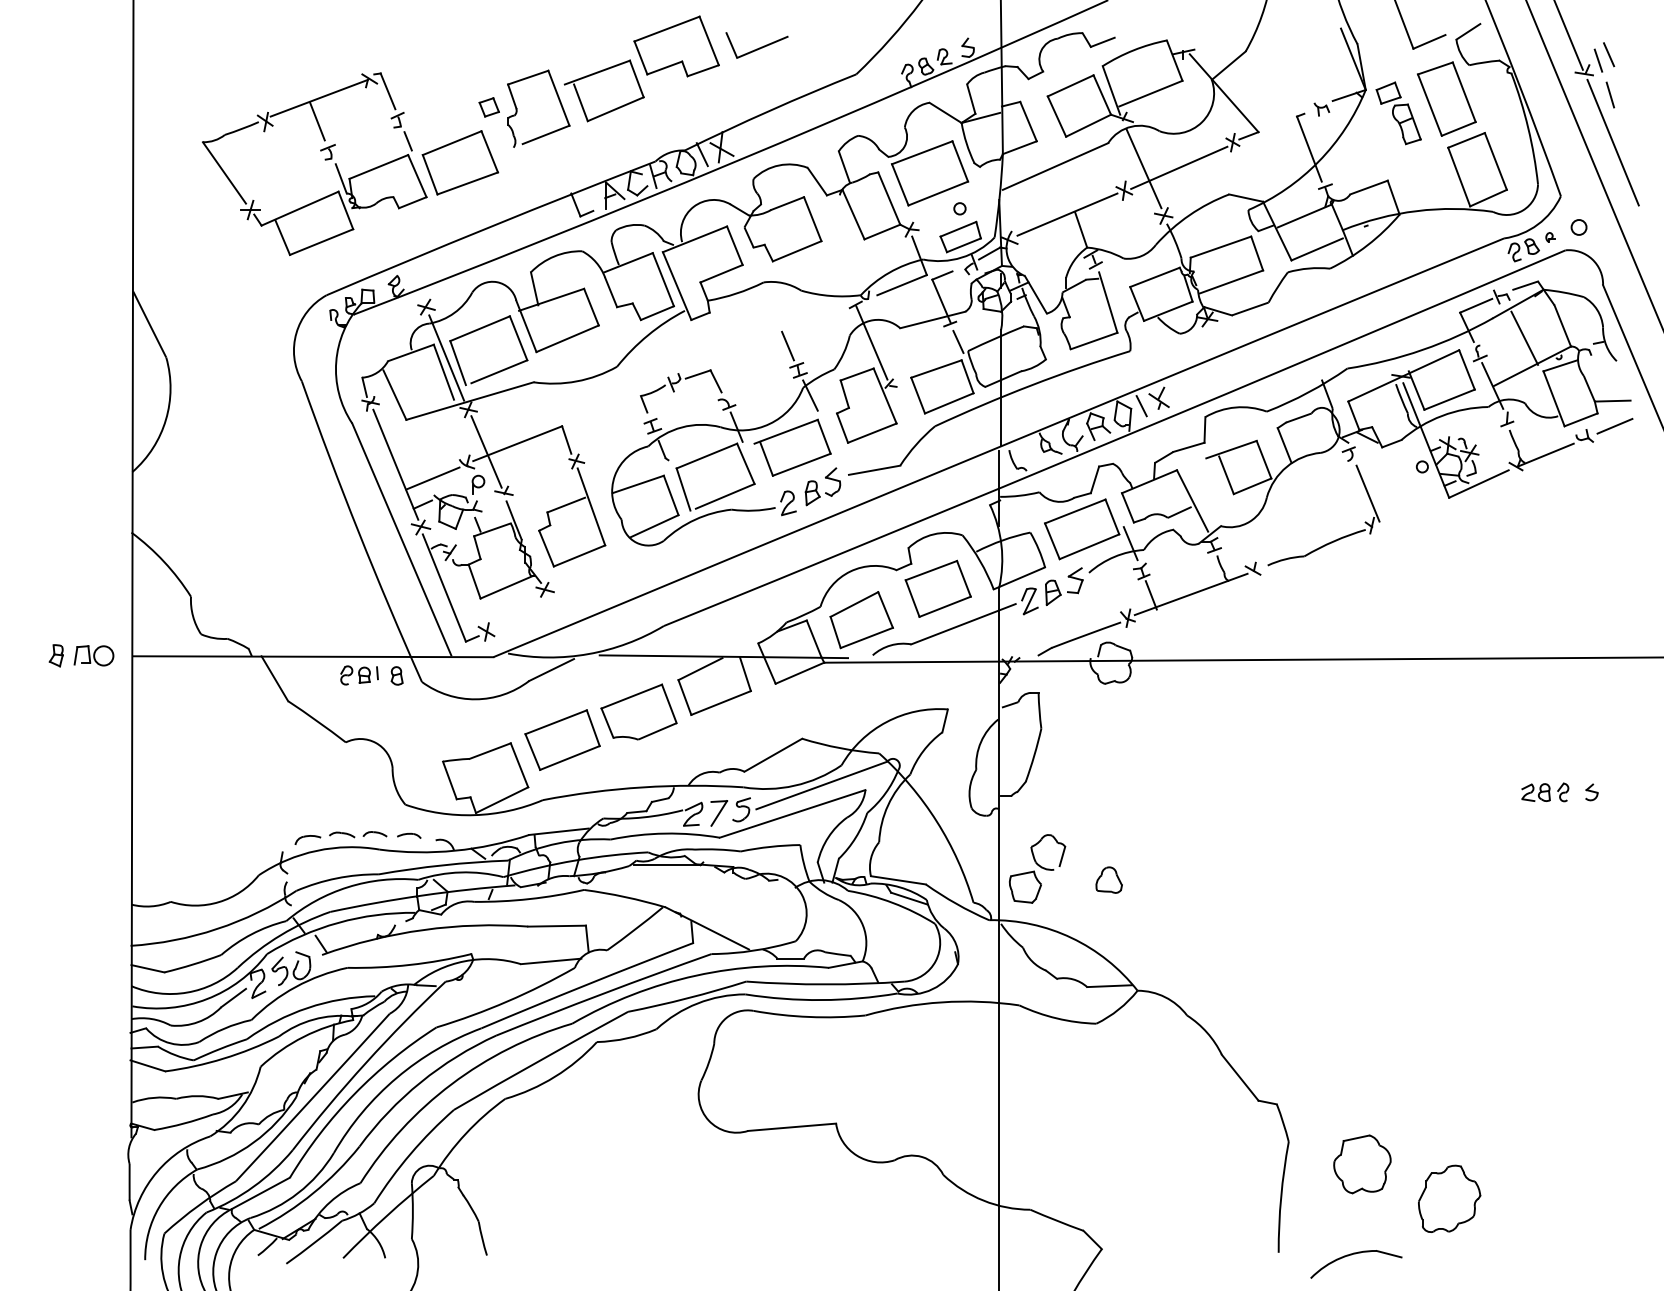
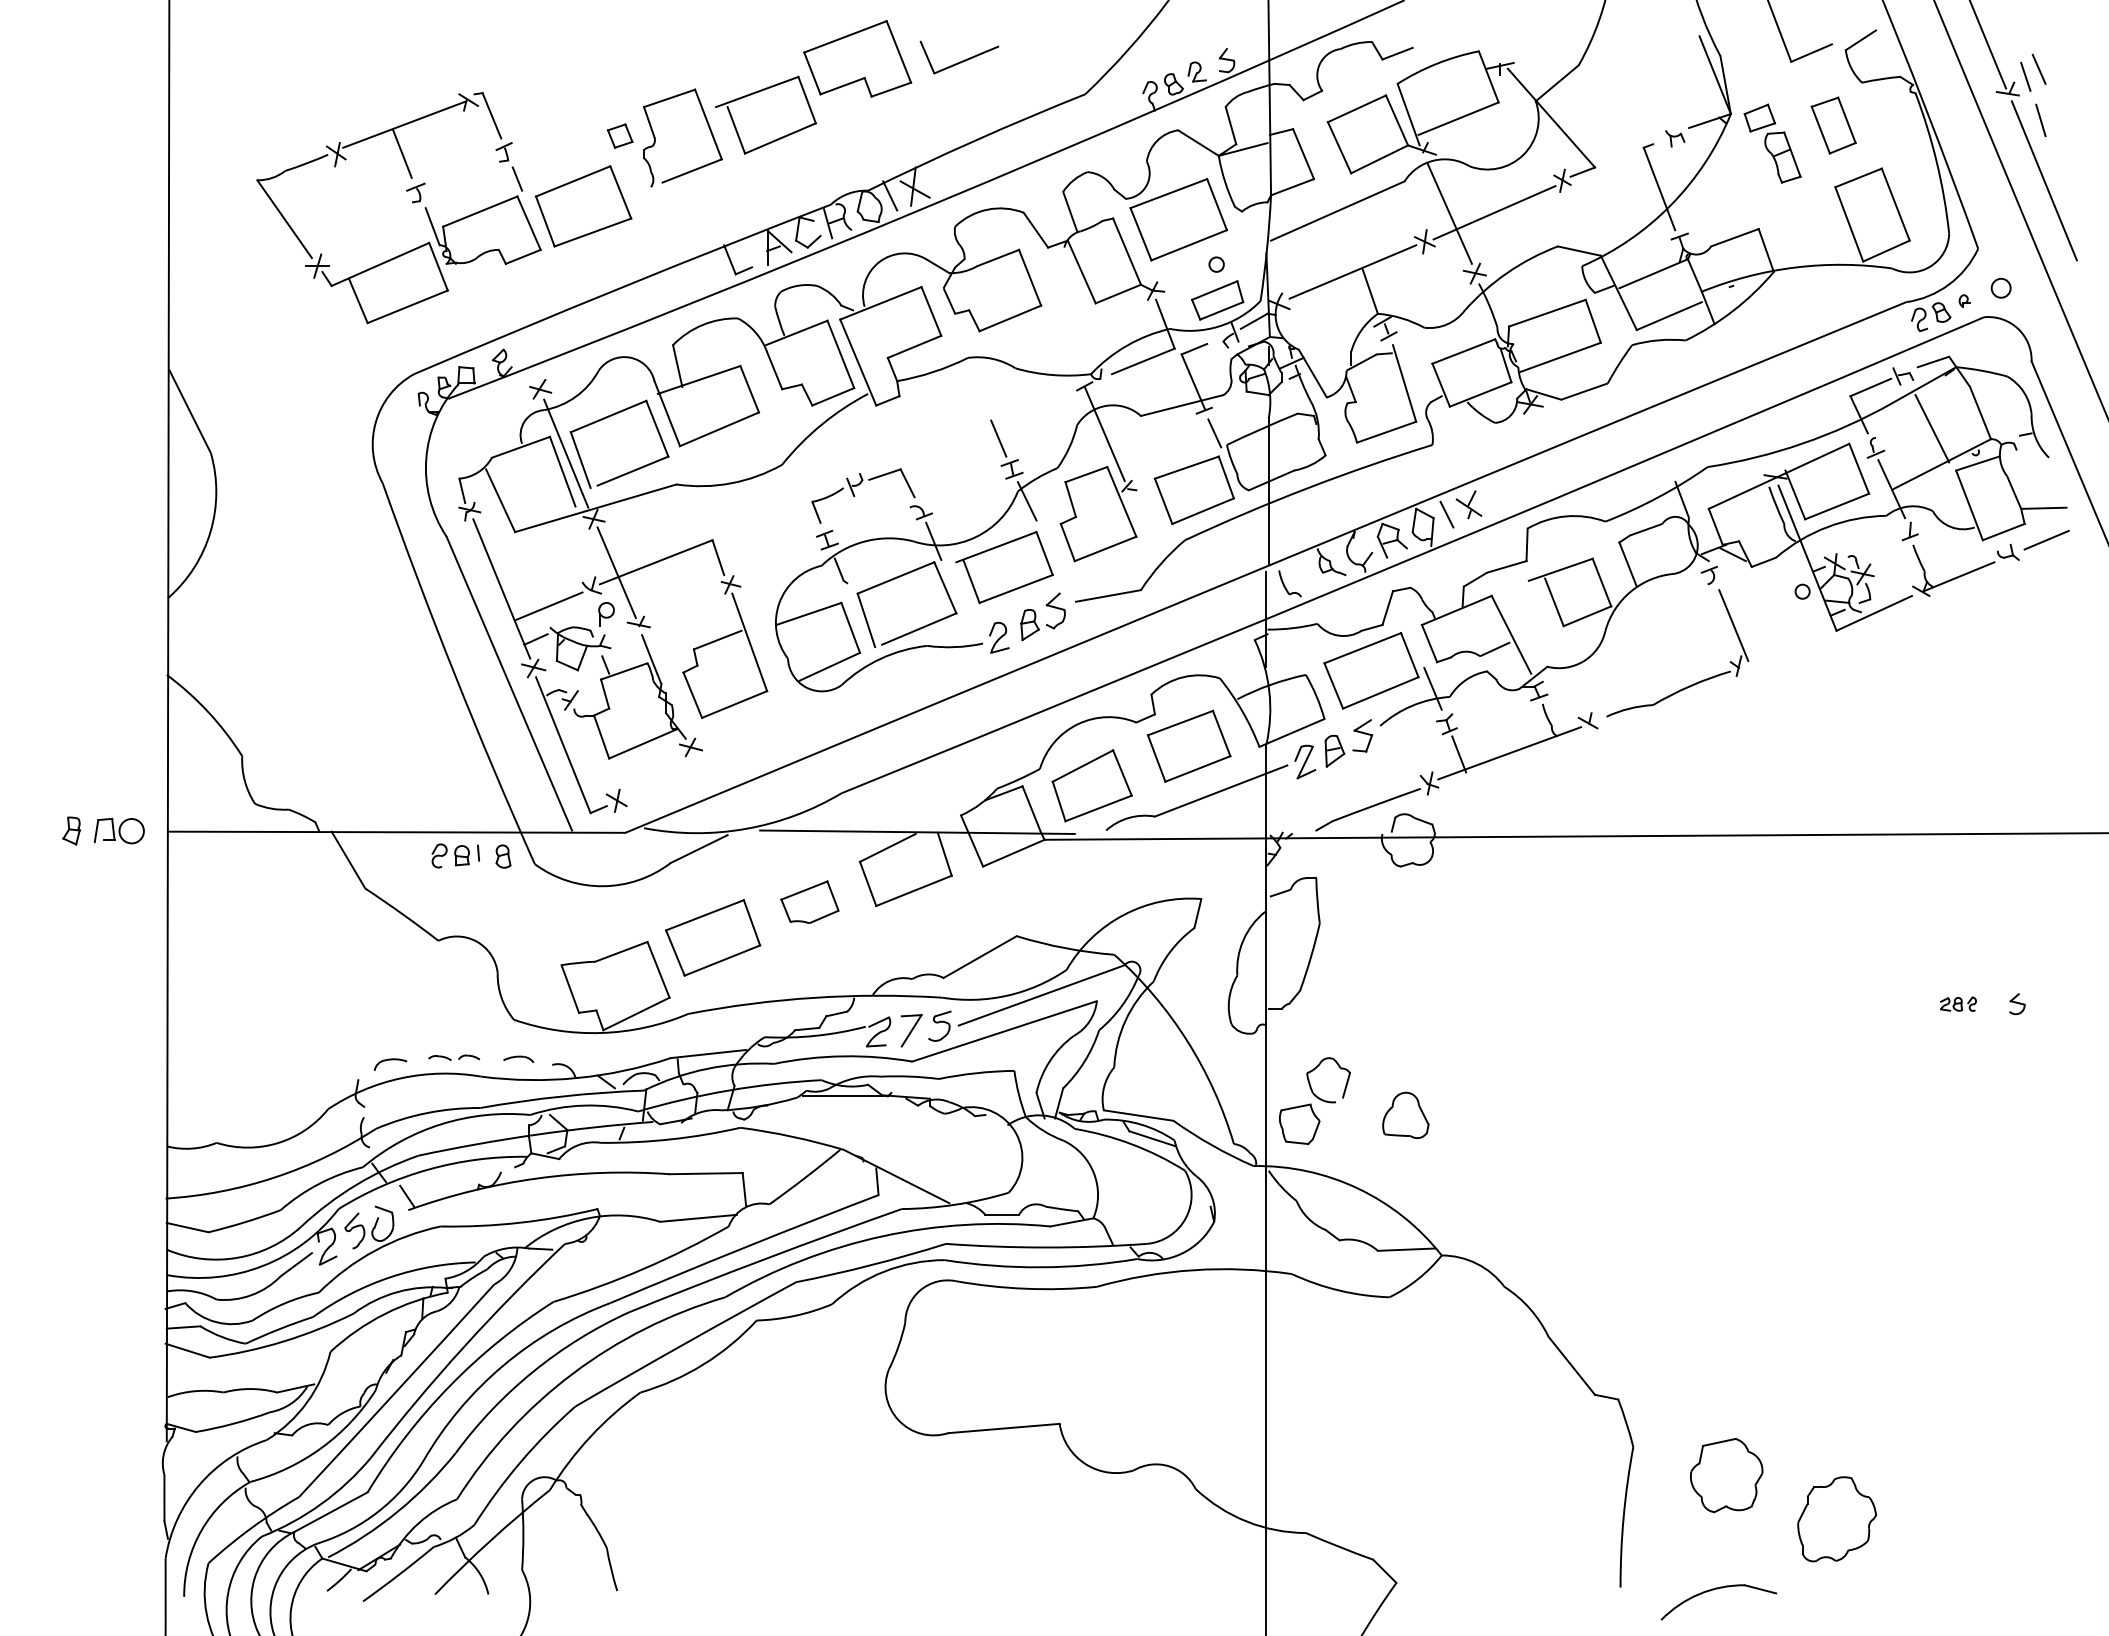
part: (1446, 98) -> (1833, 124), size x0.6
part: (638, 711) -> (809, 901), size x0.6
part: (1545, 792) -> (1958, 1004), size x0.6
part: (358, 834) -> (454, 1057), size x0.7
part: (1108, 879) -> (1404, 1114), size x1.4

